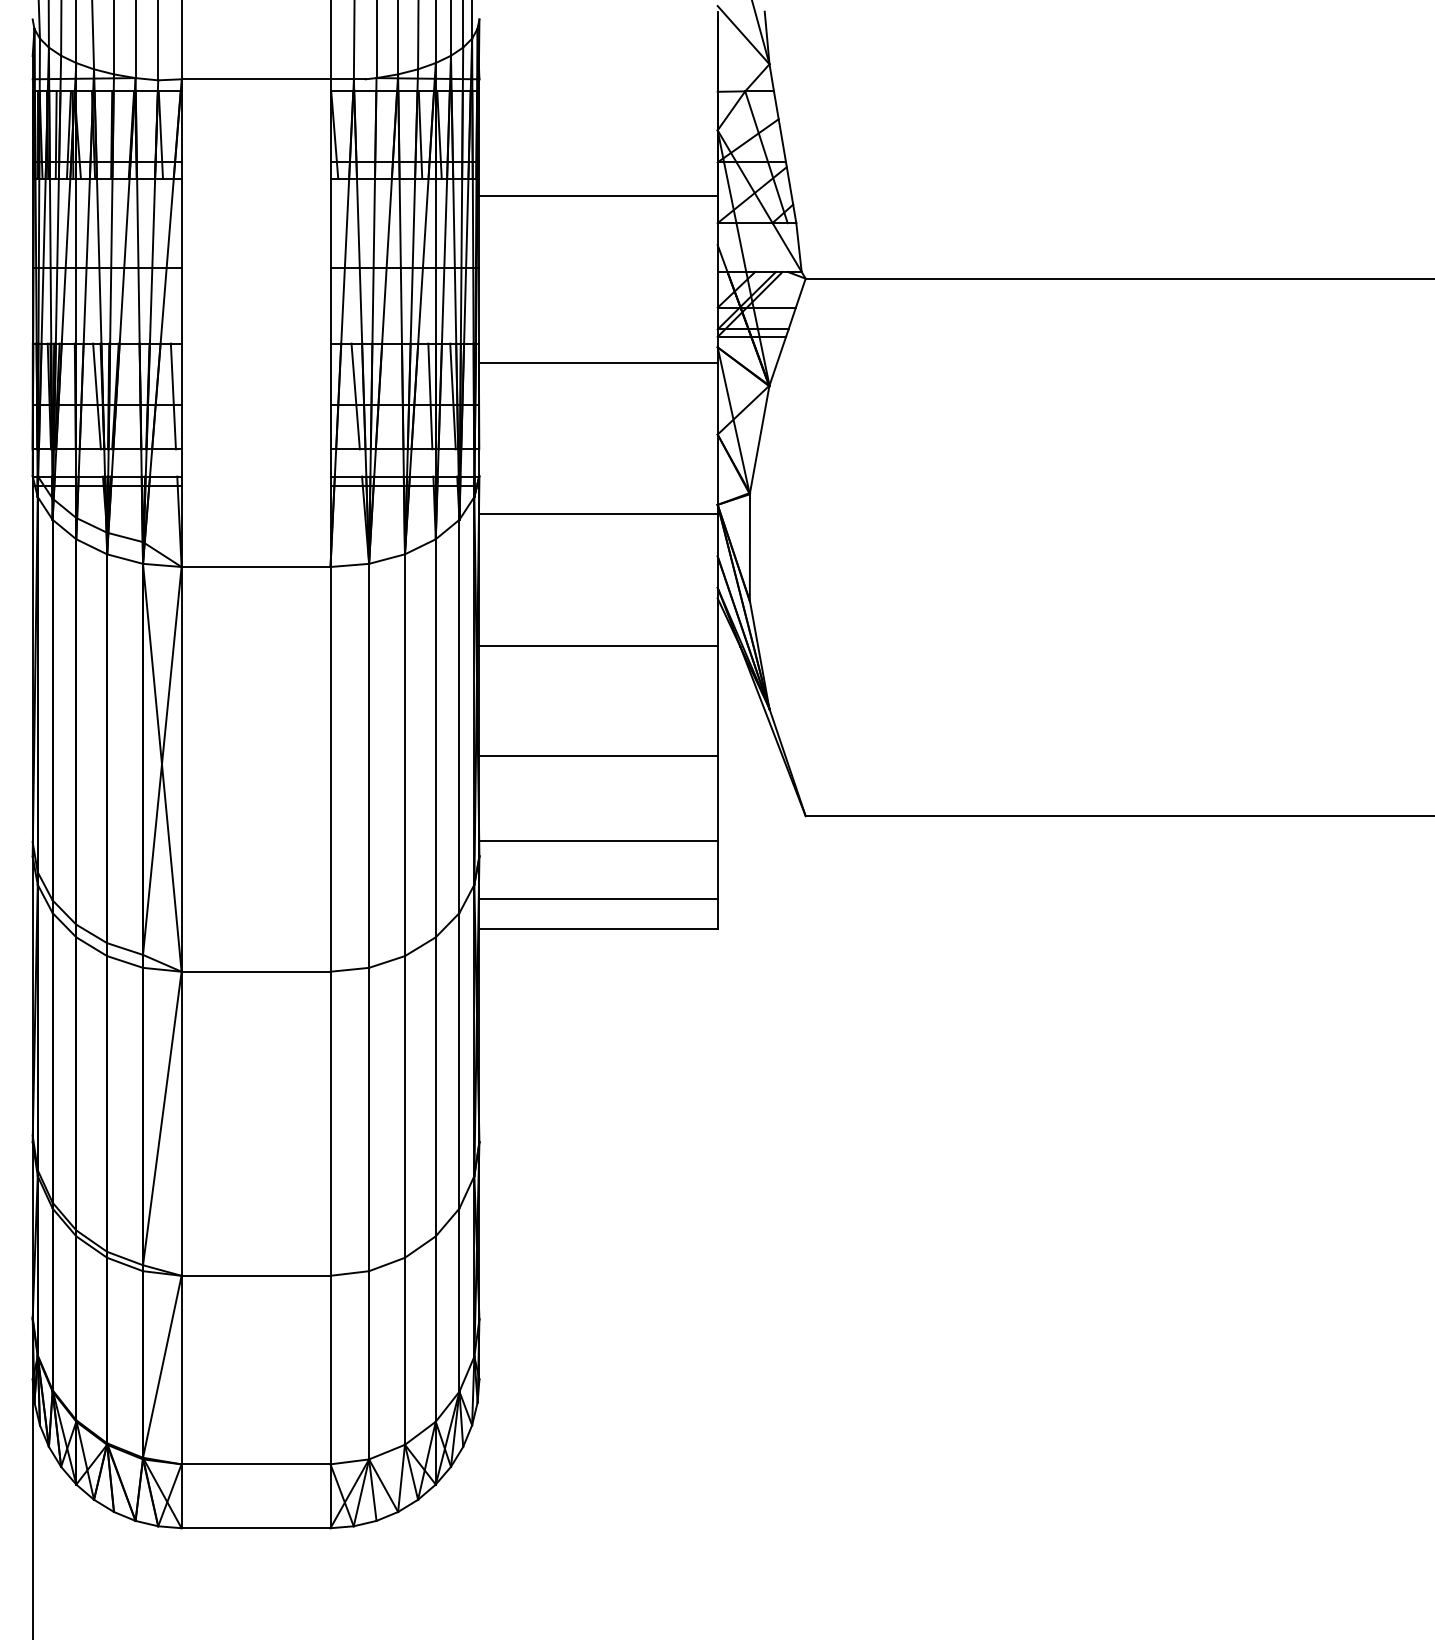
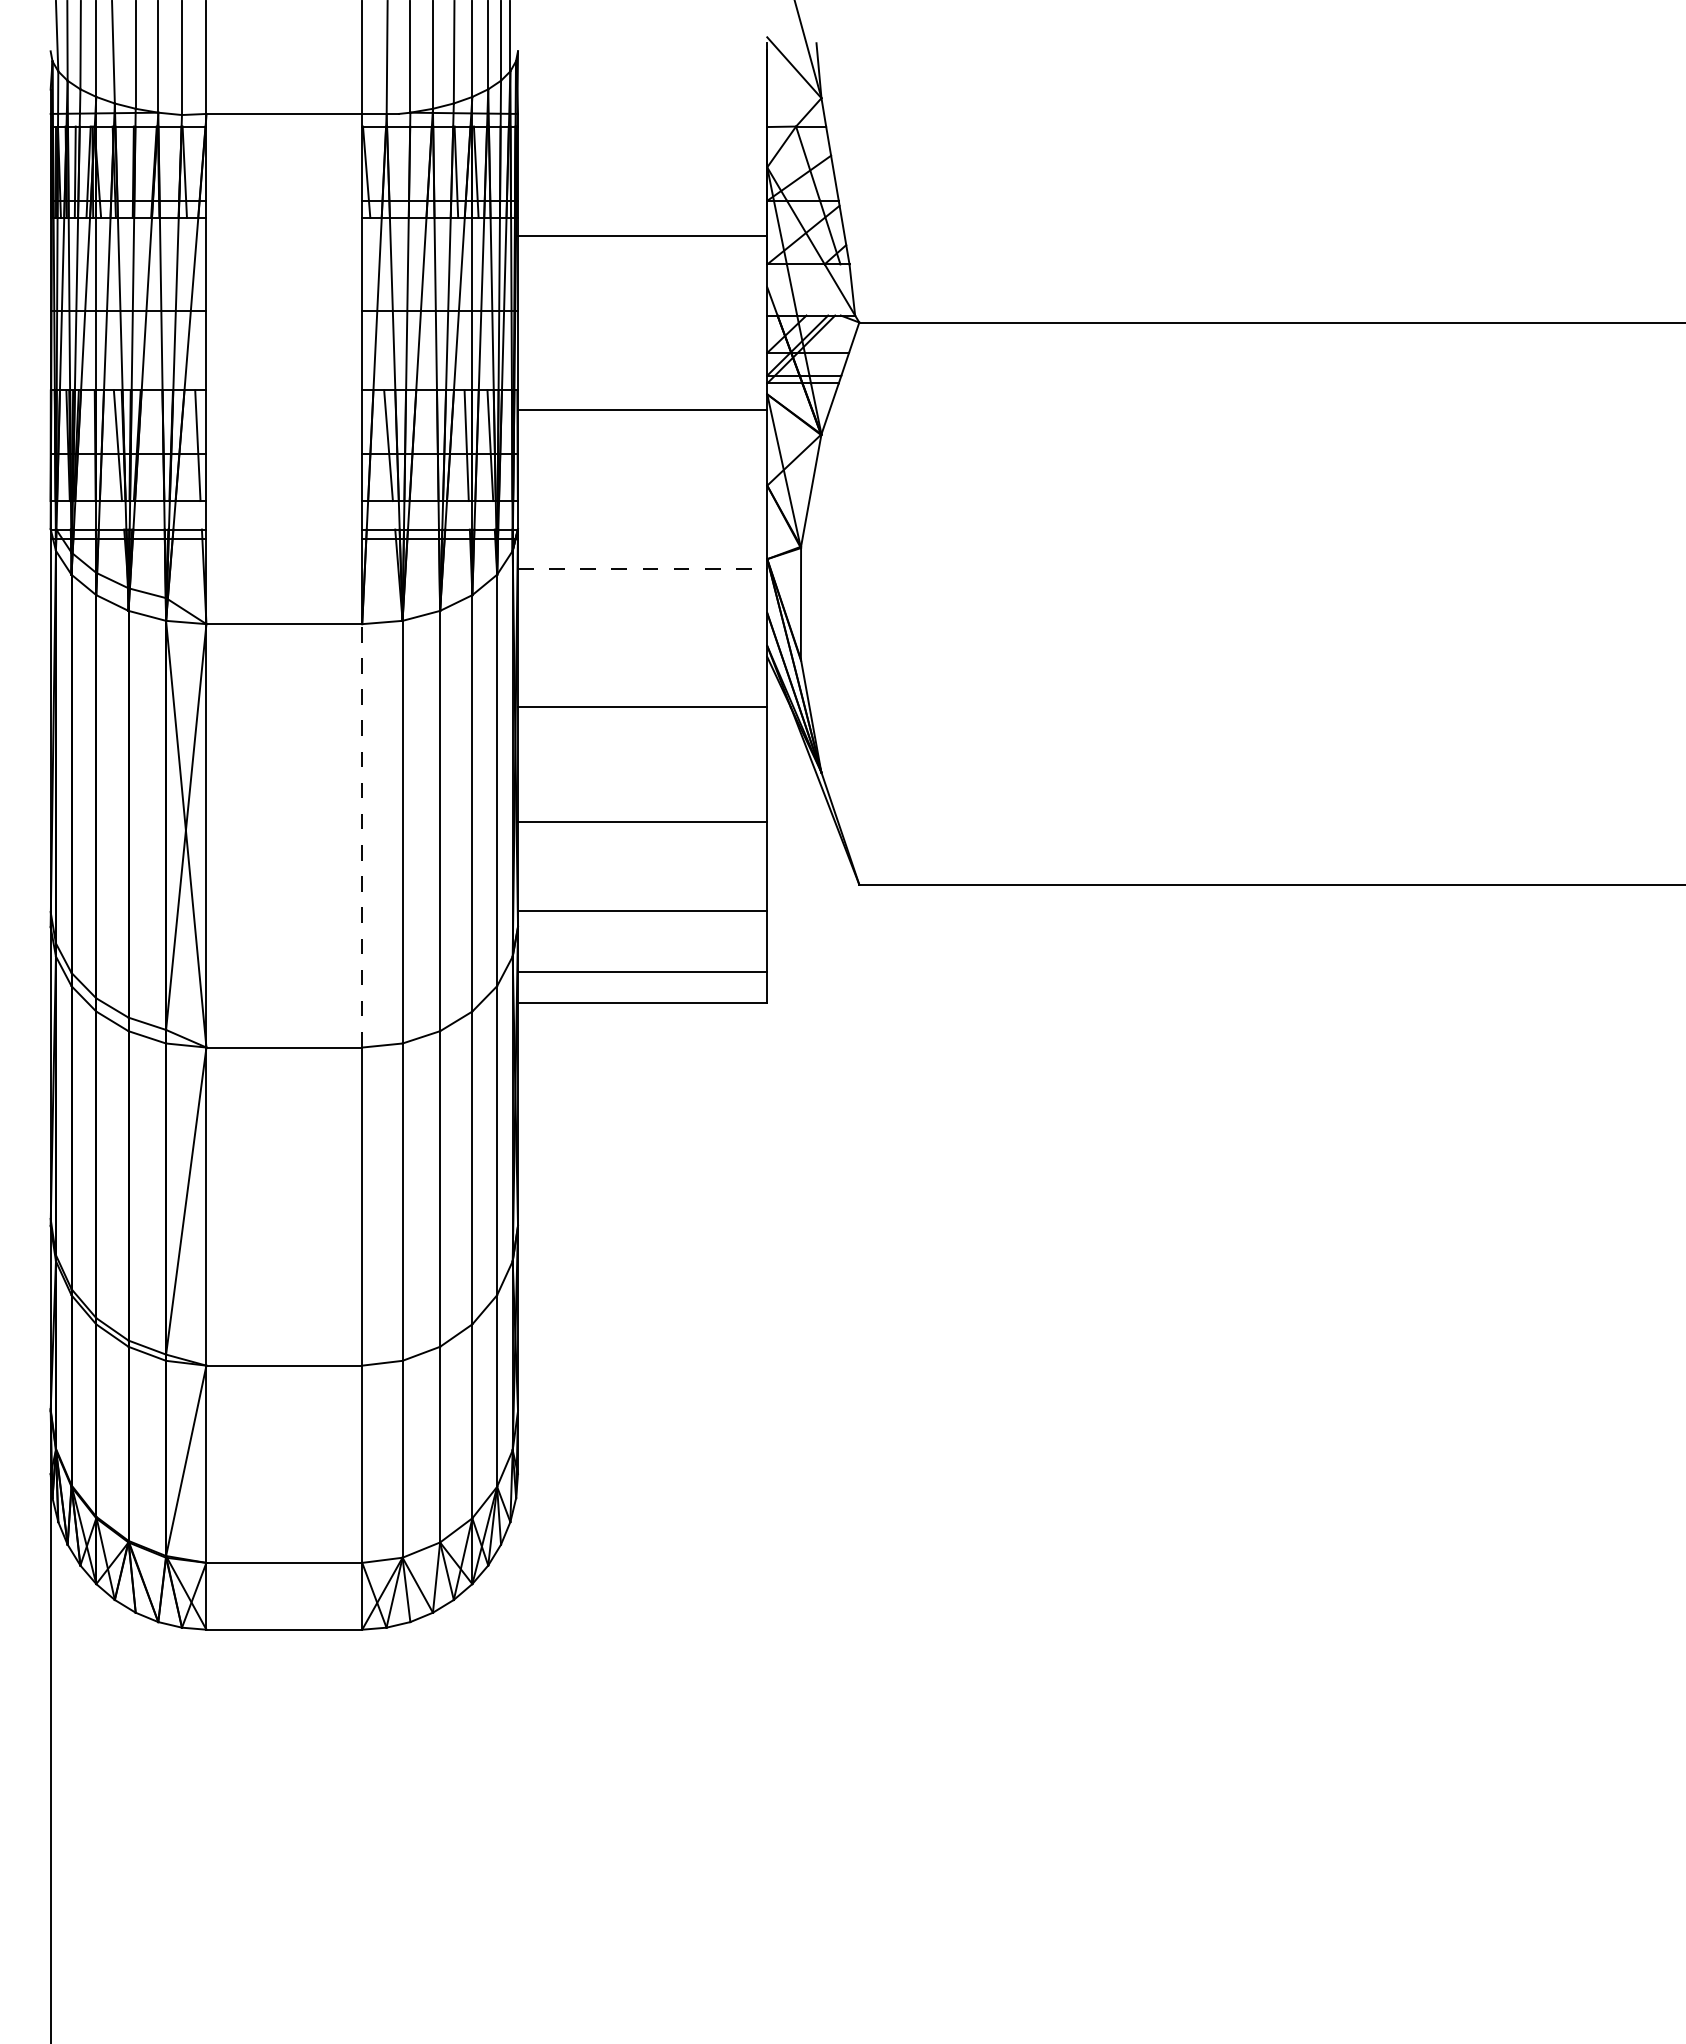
line: (598, 513) -> (642, 568), solid -> dashed
line: (330, 769) -> (362, 835), solid -> dashed

